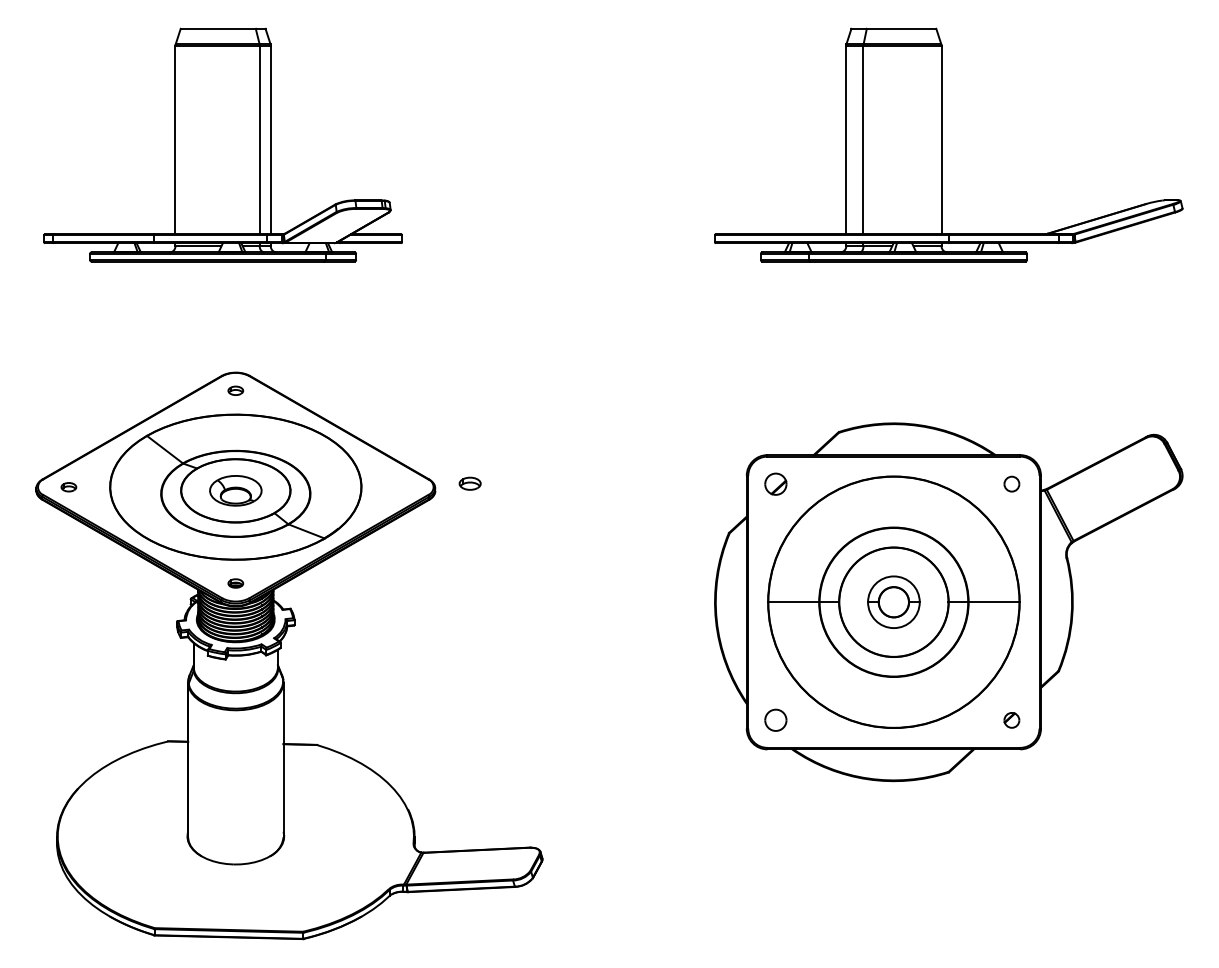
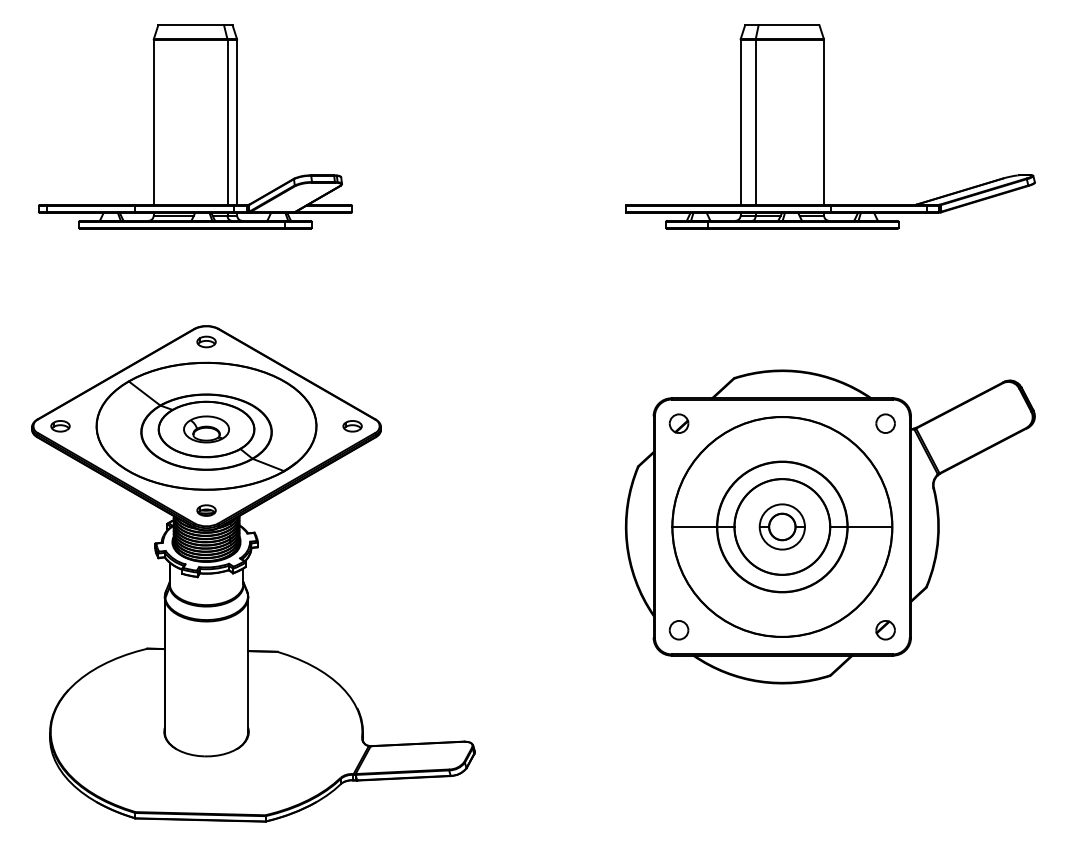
part: (235, 390) -> (206, 341), size x1.43
part: (470, 484) -> (352, 426), moved
part: (1011, 484) -> (885, 423), size x1.43
part: (68, 487) -> (60, 426), size x1.43
part: (235, 583) -> (206, 510), size x1.43
part: (1011, 720) -> (885, 630), size x1.43

